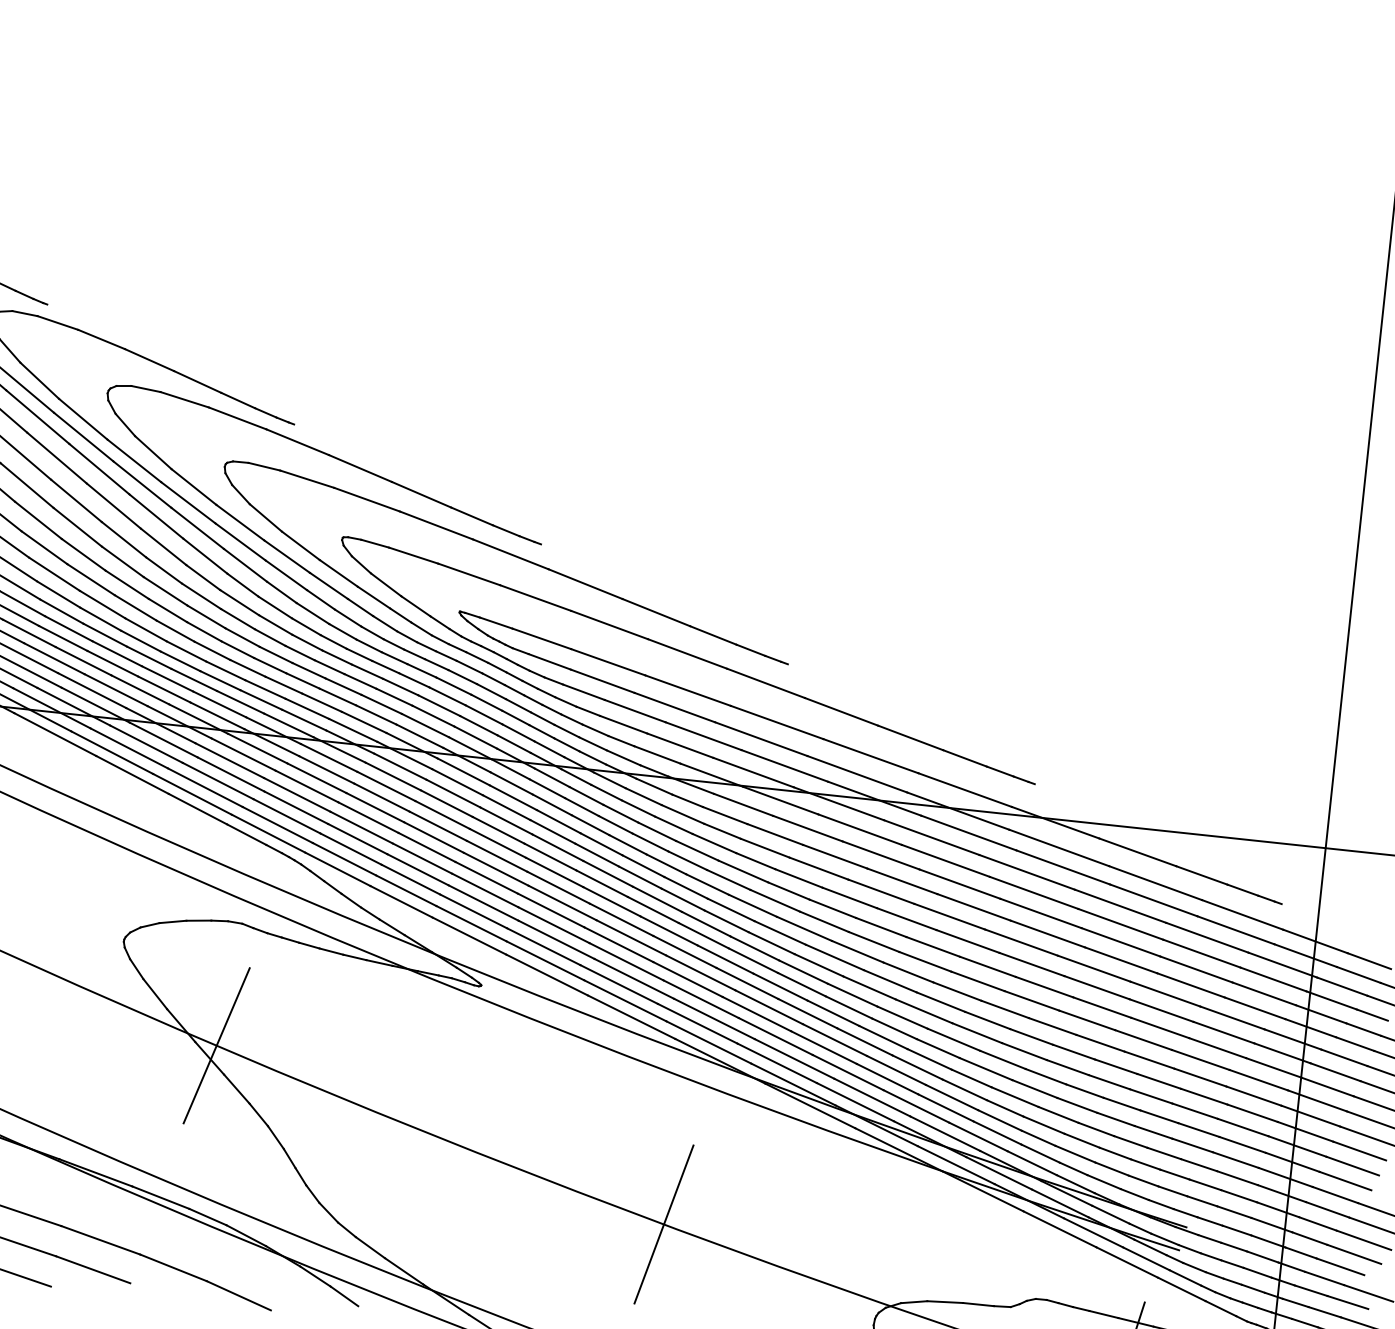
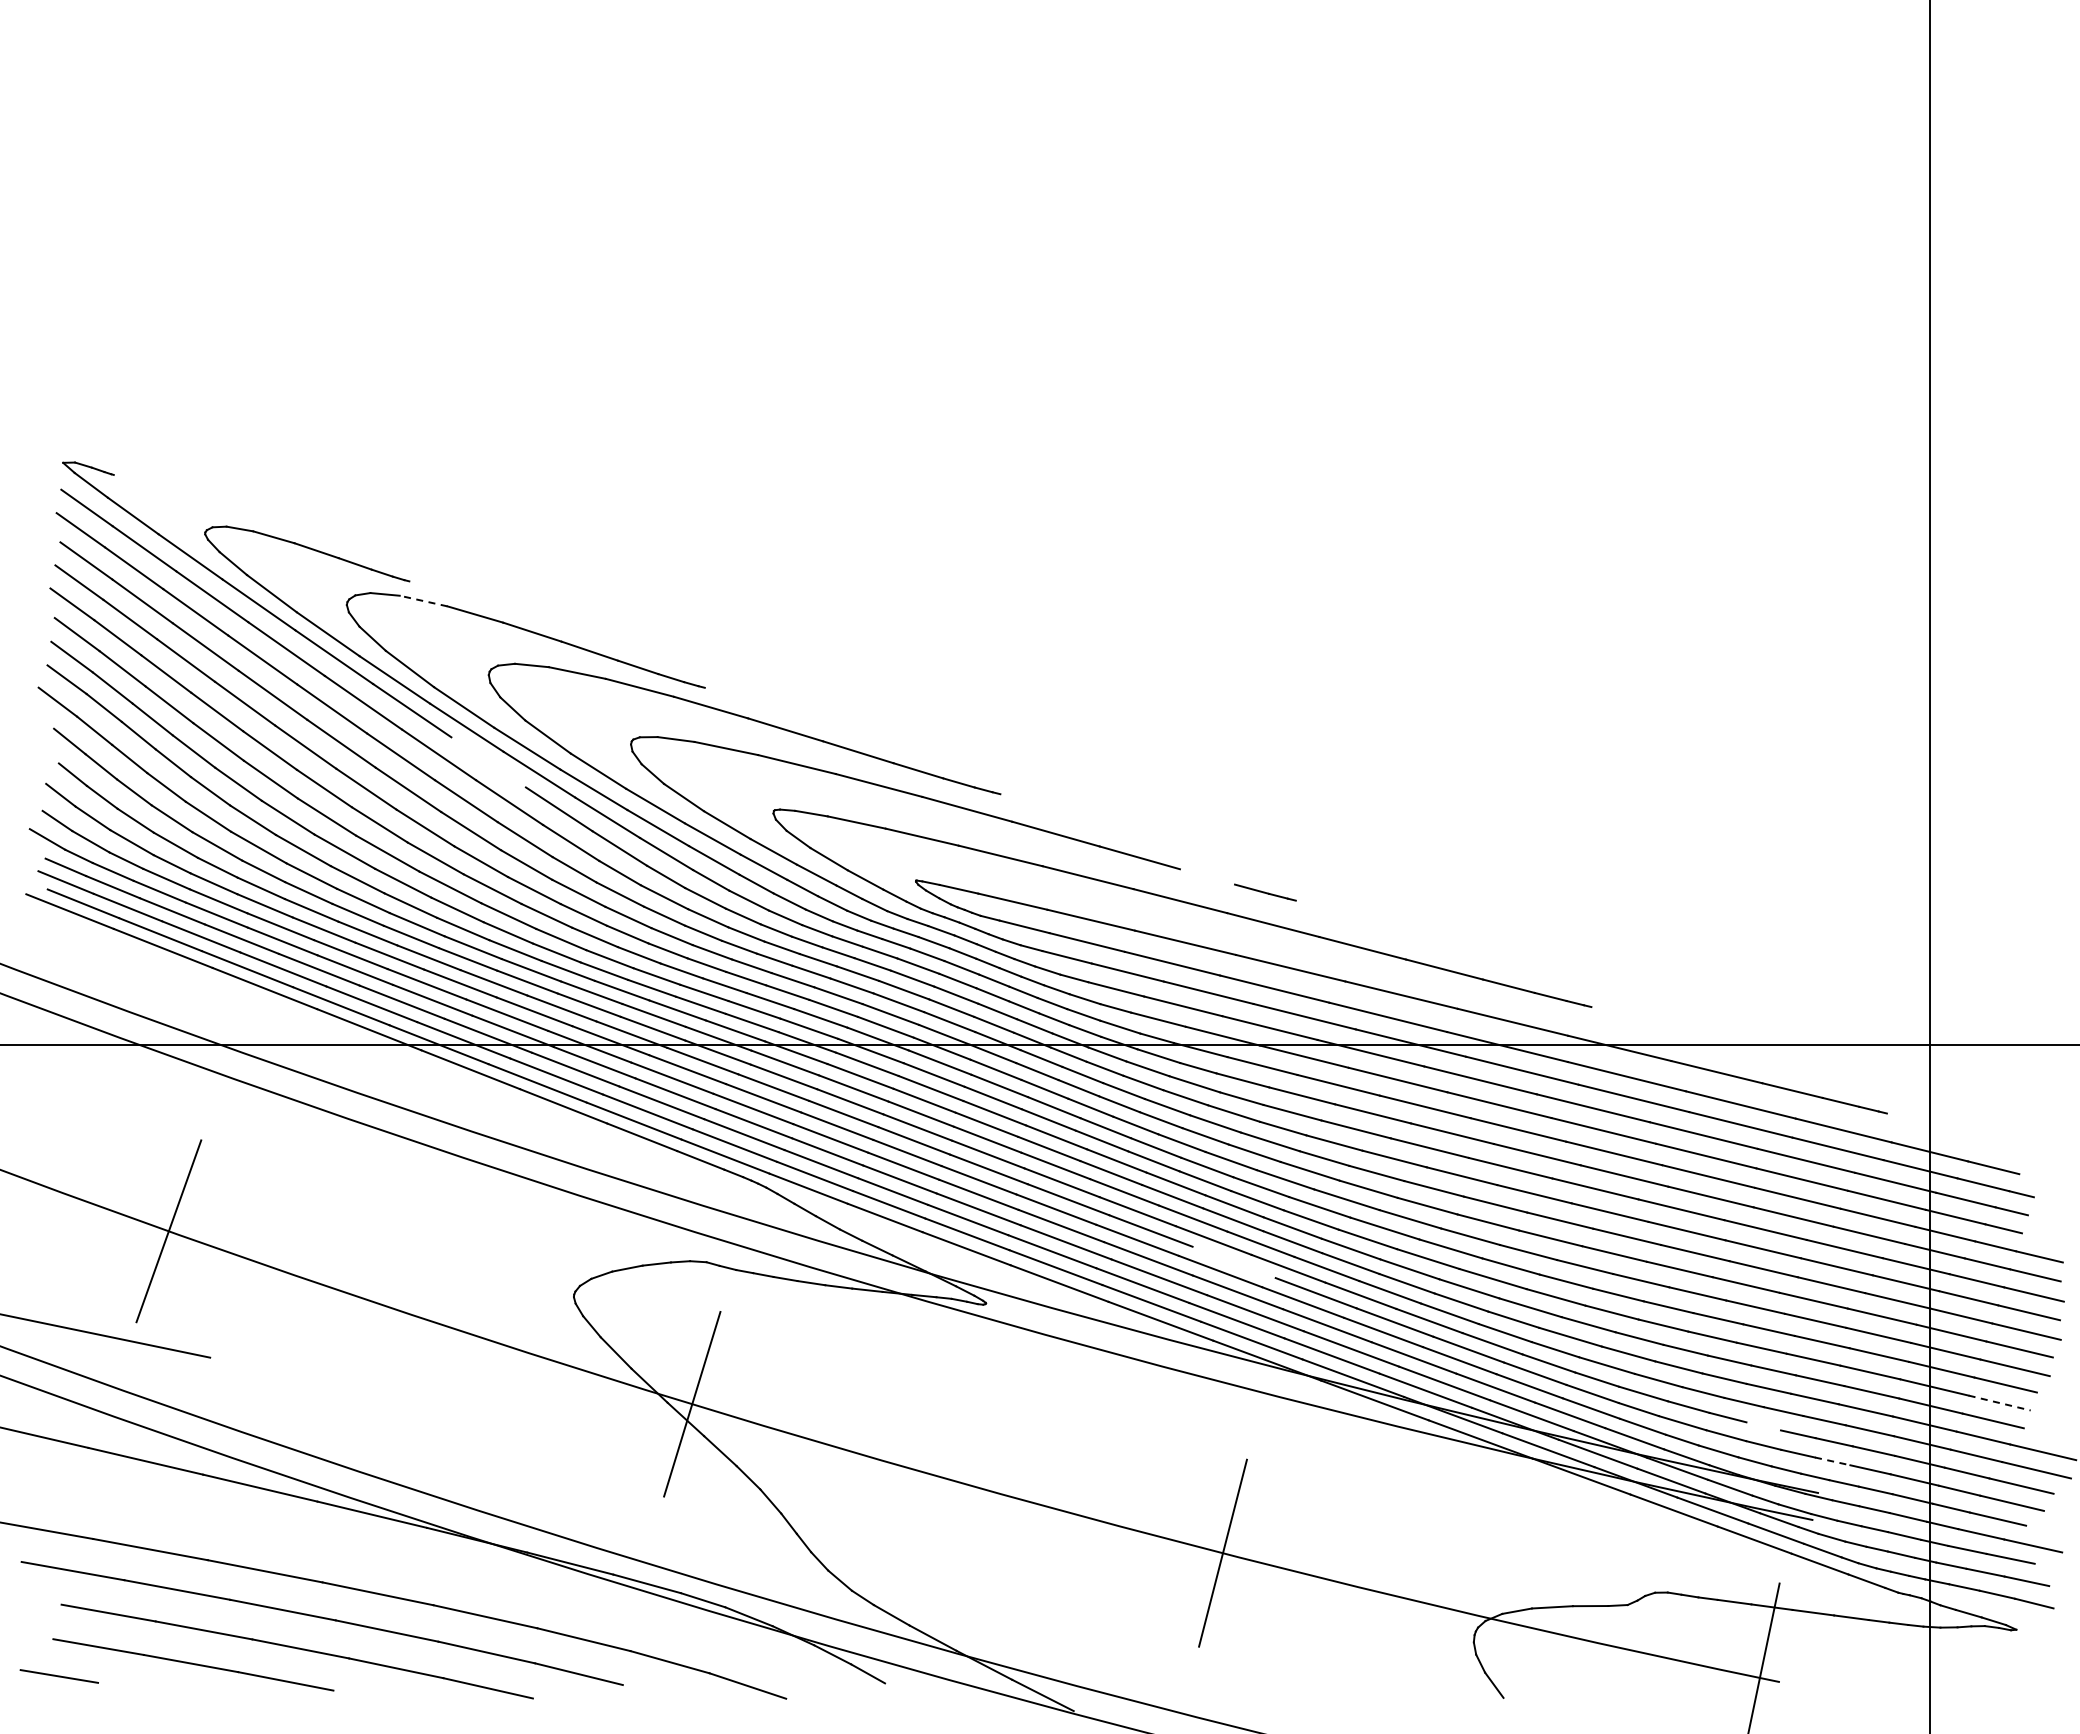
line: (57, 322) -> (423, 600), solid -> dashed
line: (99, 469) -> (488, 762), removed
line: (713, 635) -> (1207, 876), removed
line: (700, 972) -> (1233, 1262), removed
line: (1145, 1164) -> (1763, 1426), removed
line: (1352, 1166) -> (1999, 1403), solid -> dashed
line: (1202, 1201) -> (1833, 1461), solid -> dashed

